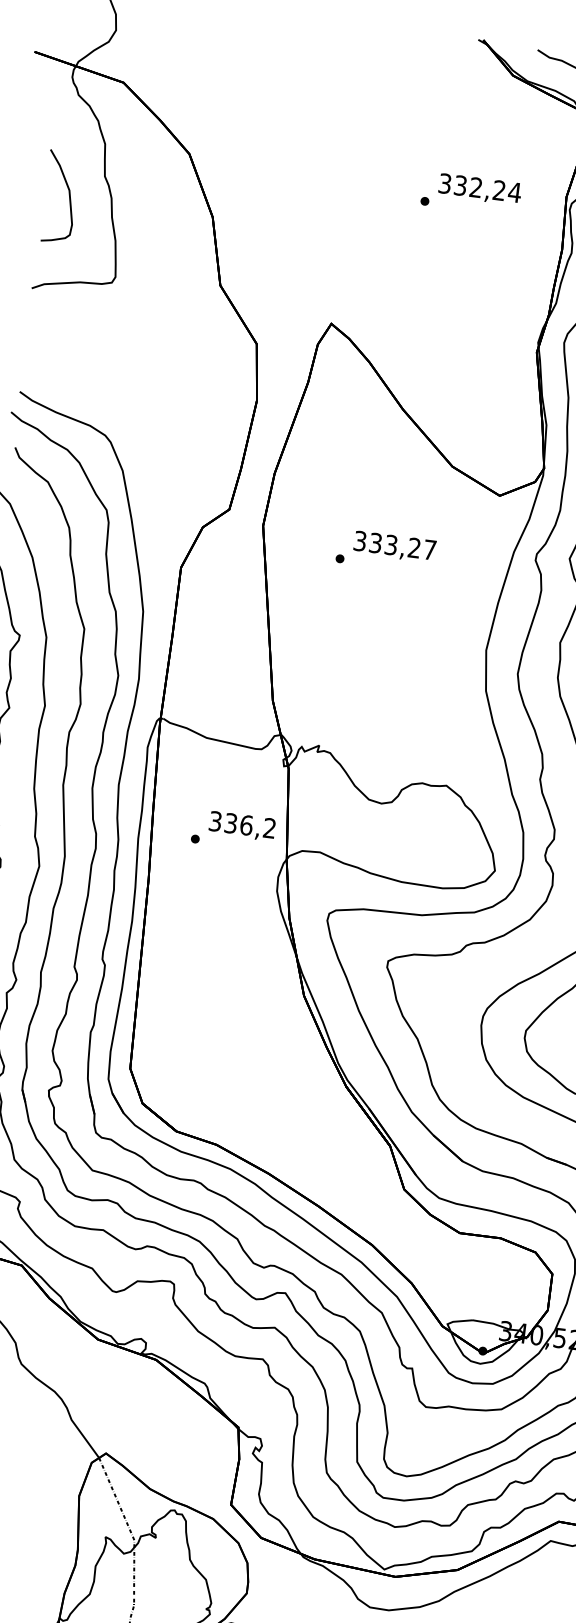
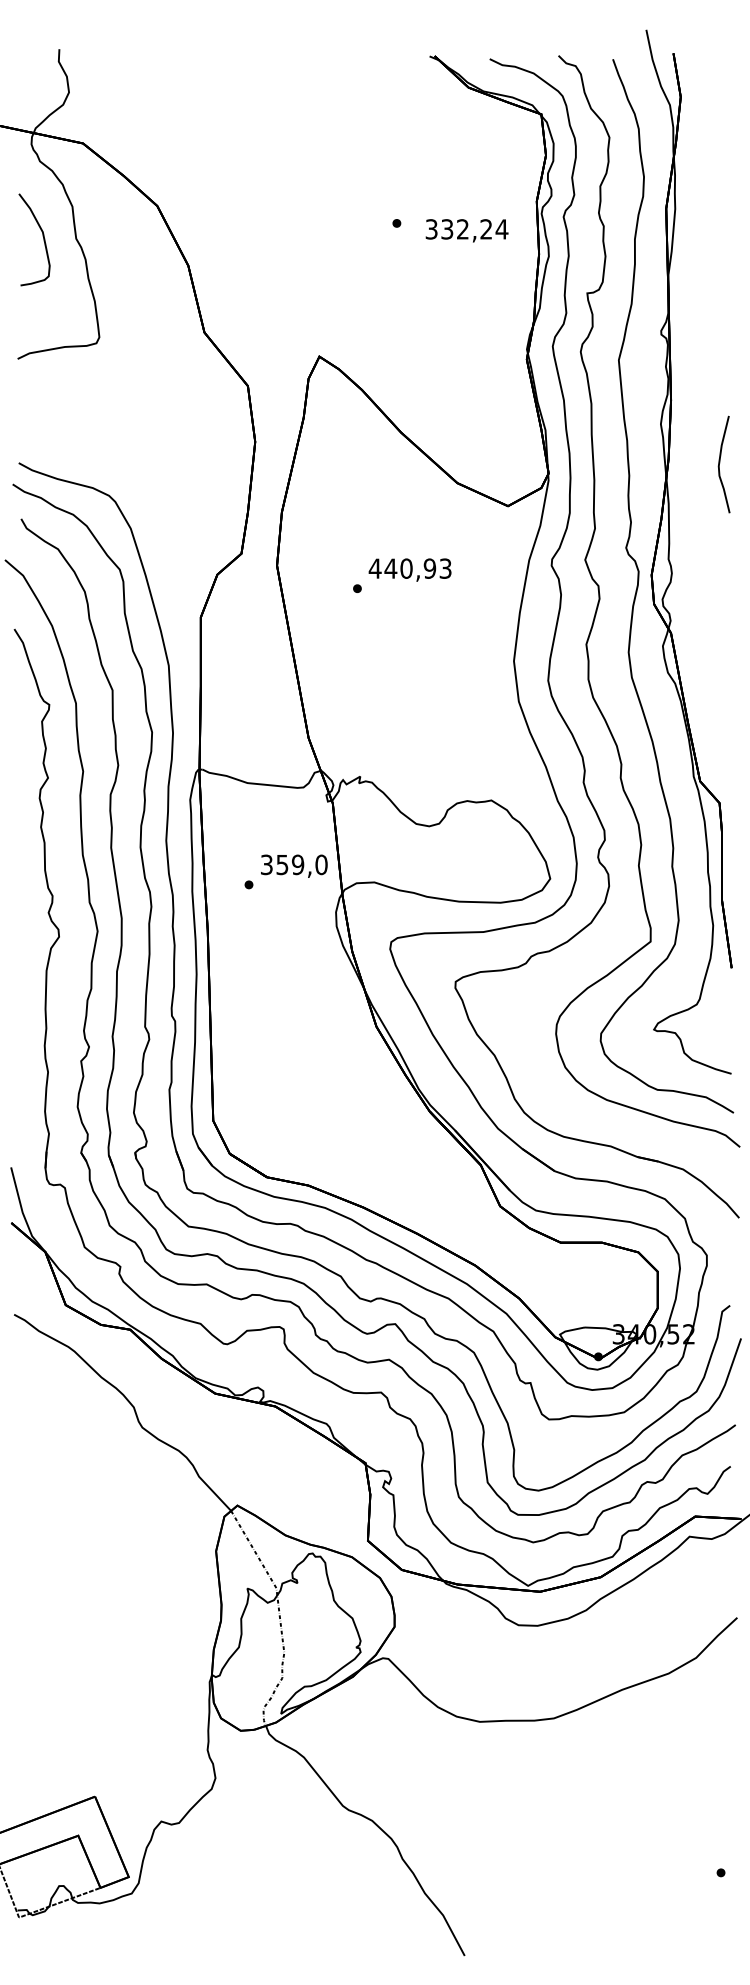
text: (479, 189) -> (466, 230), moved
curve: (68, 194) -> (42, 236), moved
text: (394, 545) -> (409, 568), 333,27 -> 440,93
text: (250, 825) -> (302, 864), 336,2 -> 359,0

